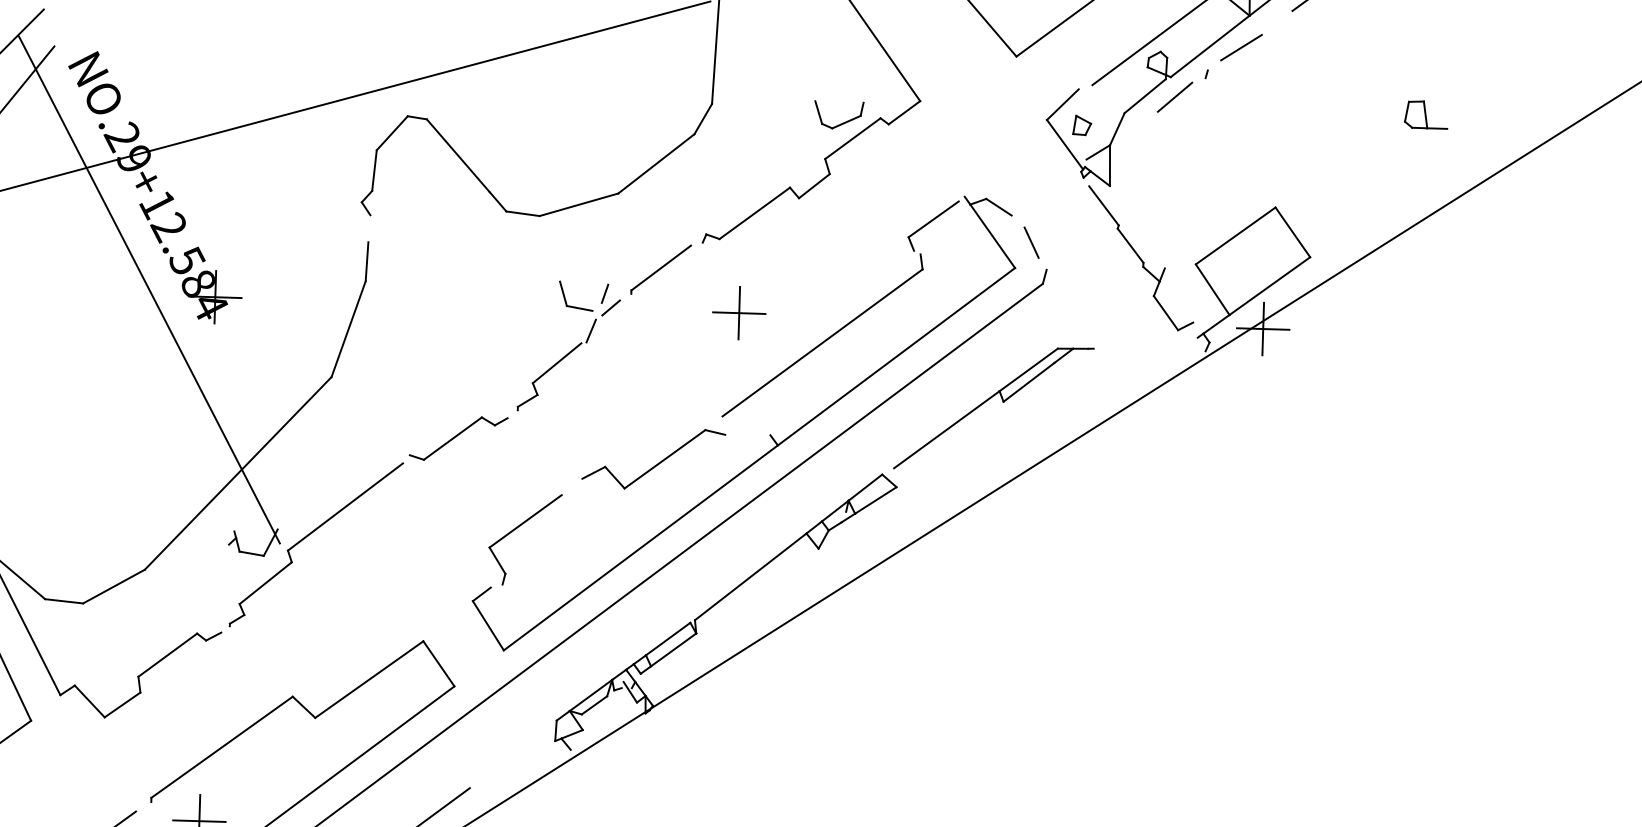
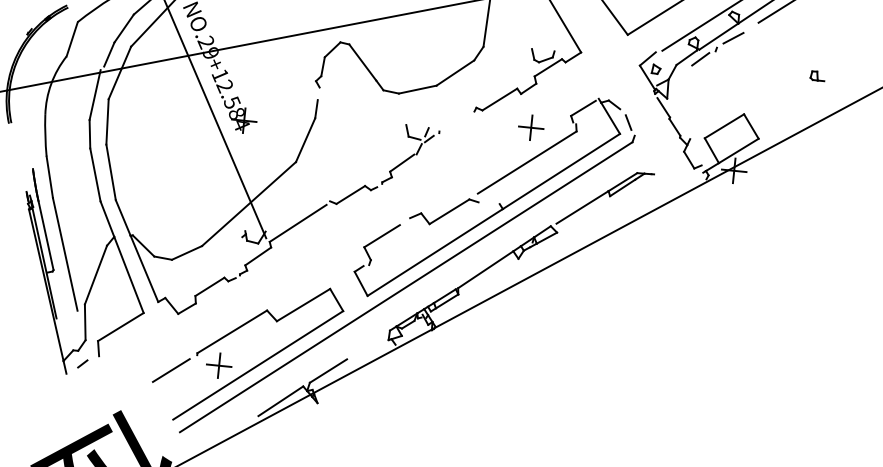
part: (1425, 116) -> (817, 76), size x0.7
line: (659, 267) -> (453, 121), removed
part: (739, 312) -> (531, 127), moved

